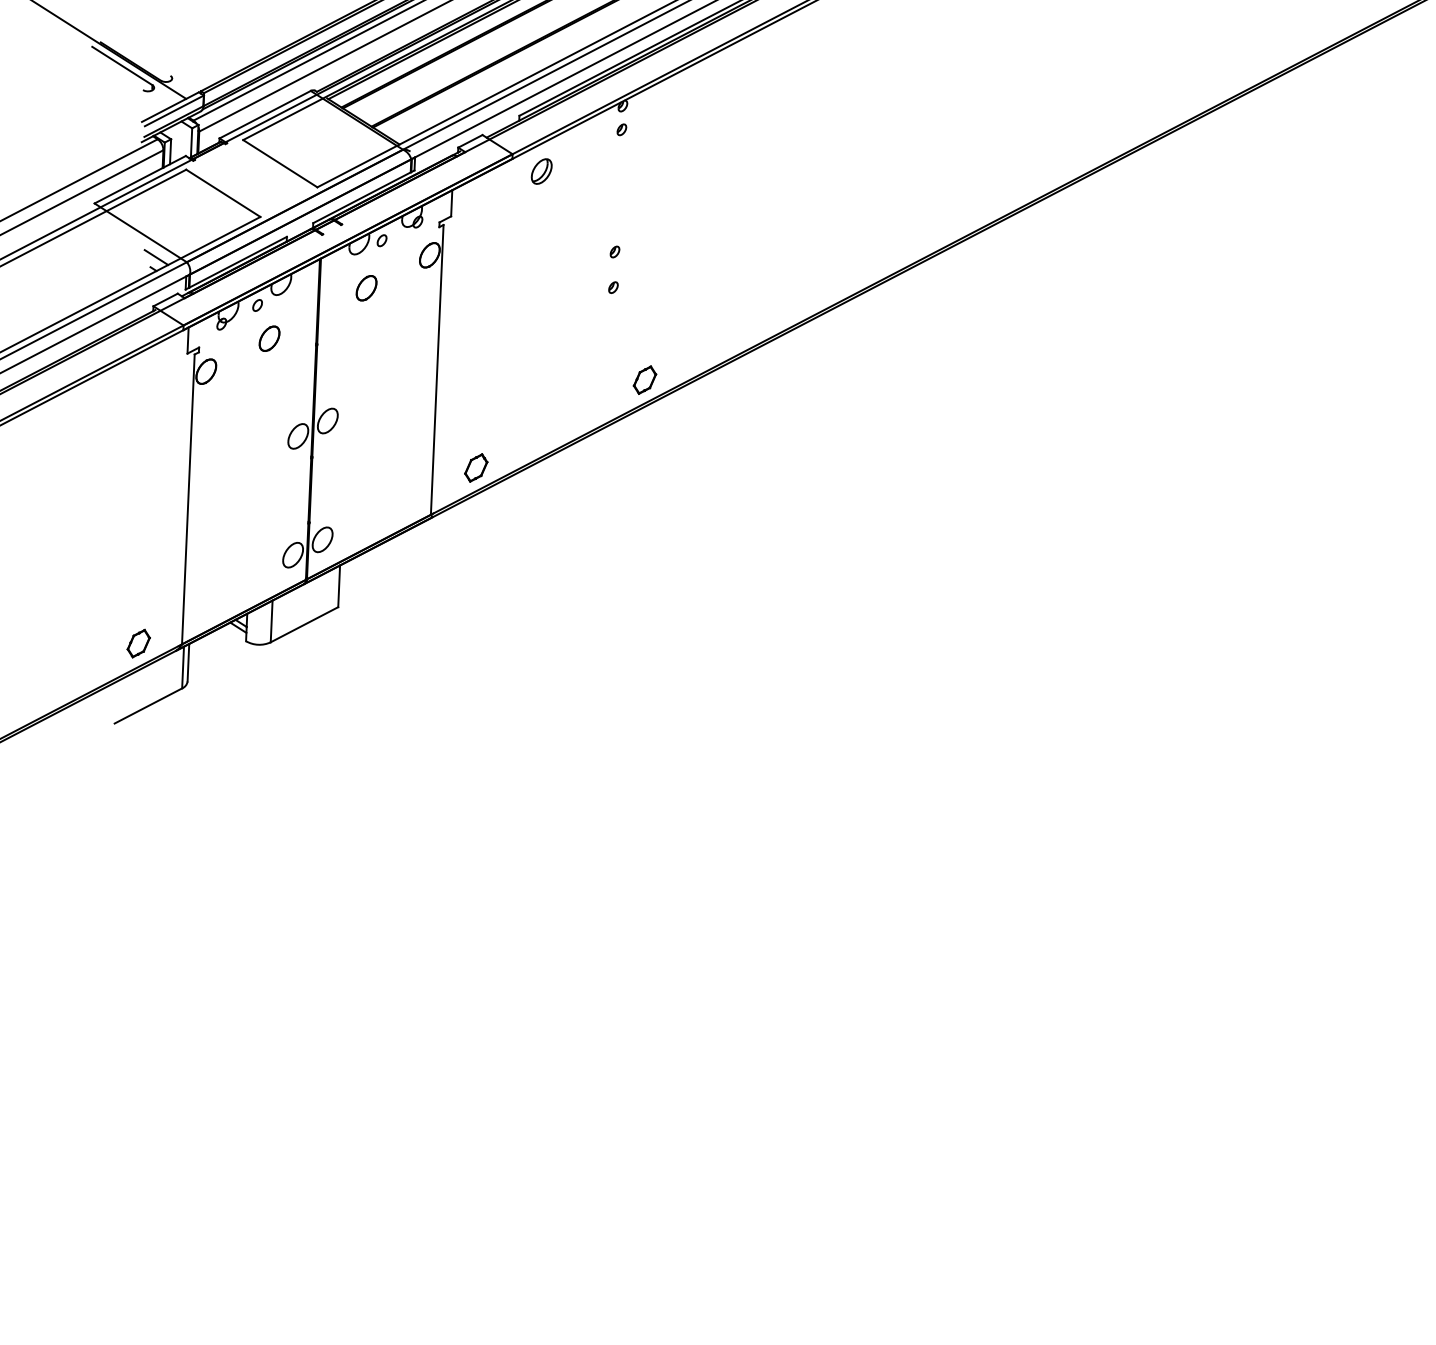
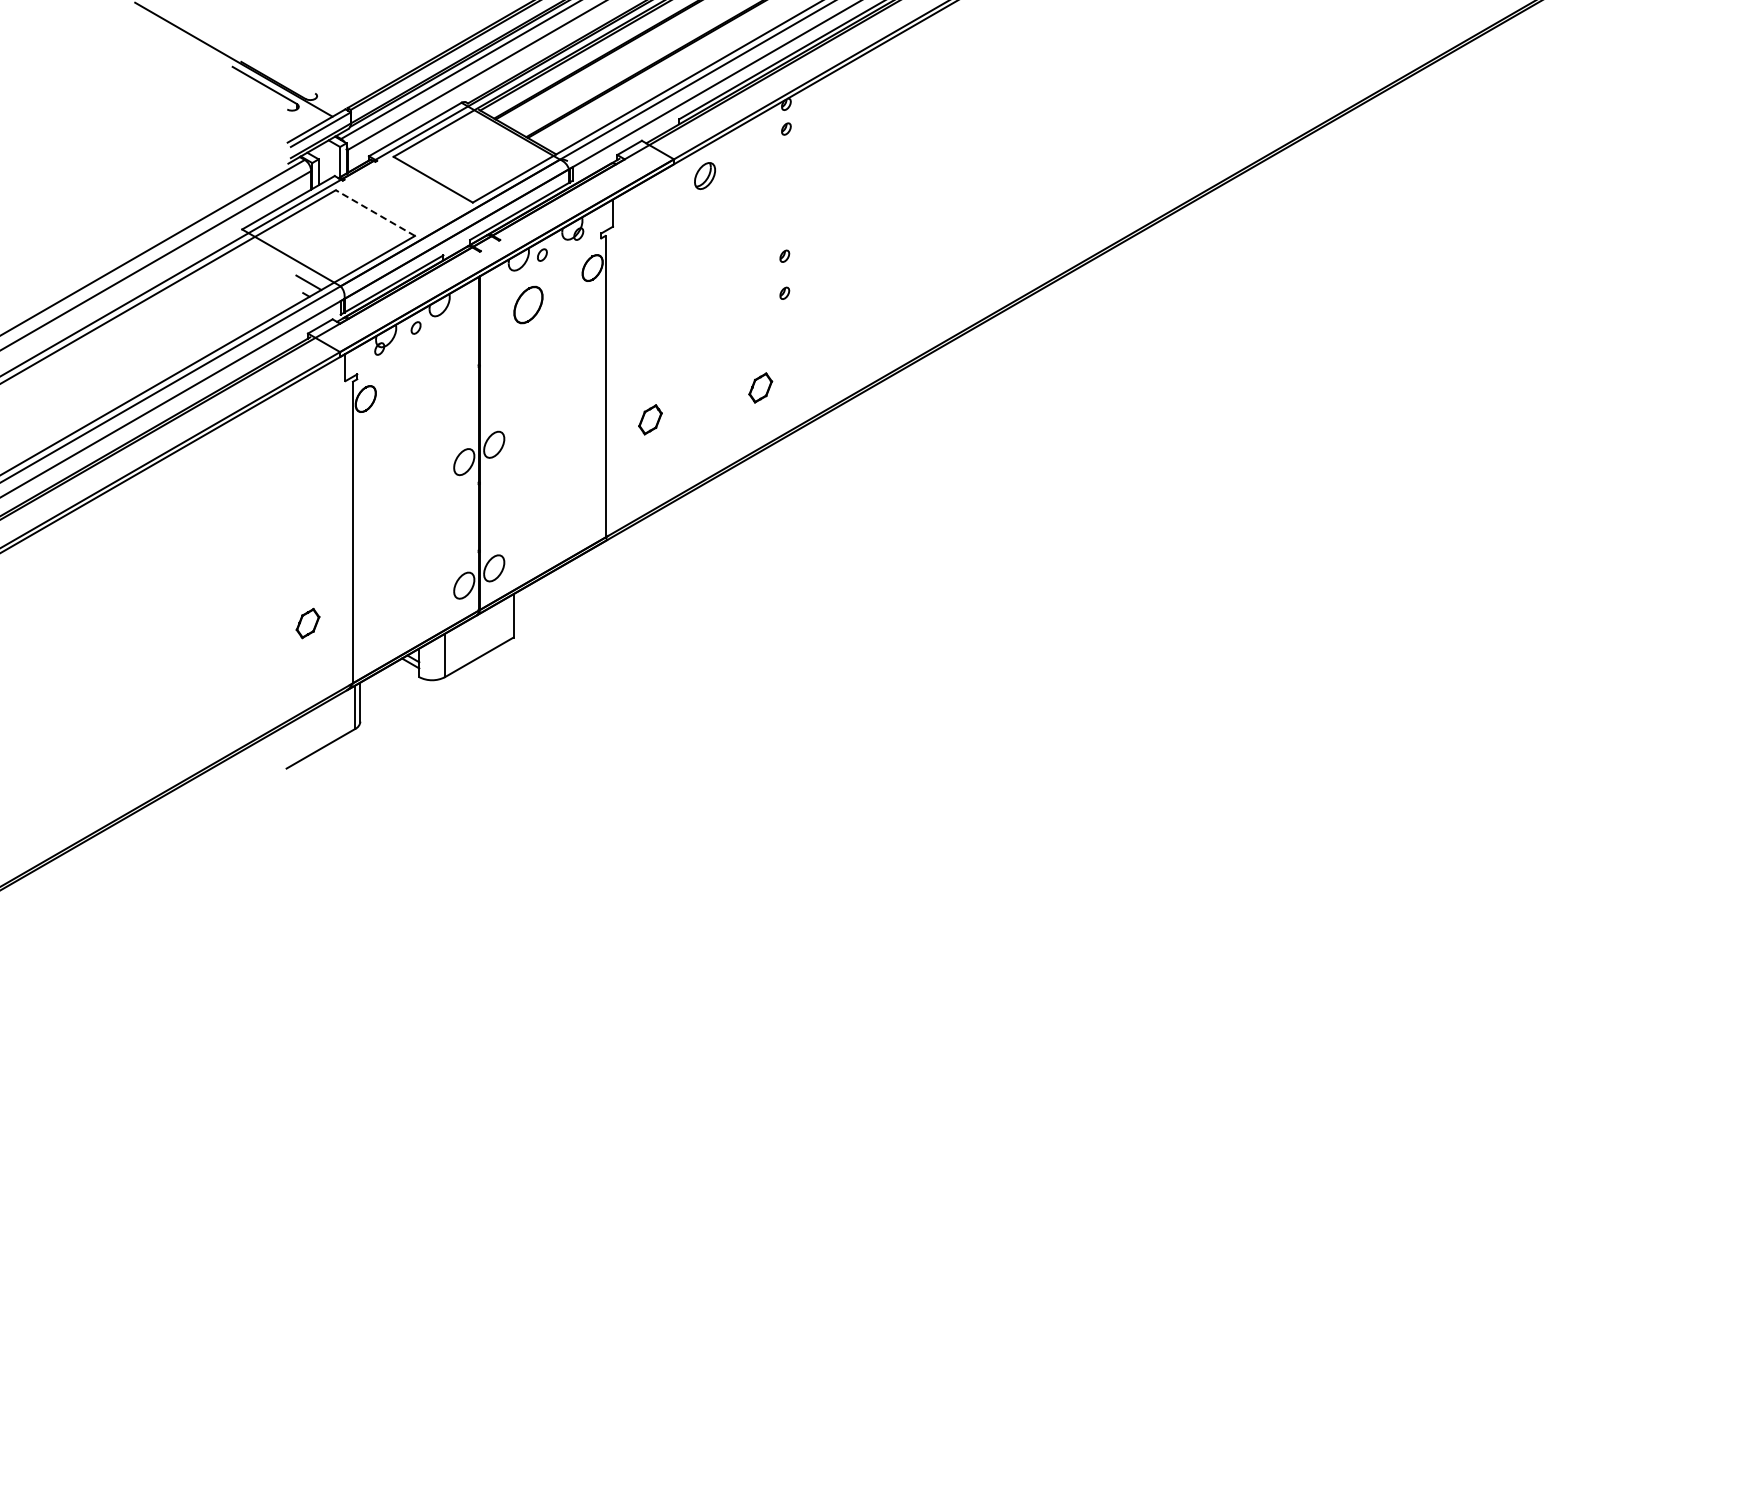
line: (223, 193) -> (375, 213), solid -> dashed
part: (366, 288) -> (528, 305), size x1.4
part: (269, 338) -> (429, 361), removed
part: (644, 379) -> (760, 387), moved
part: (476, 467) -> (650, 419), moved
part: (138, 643) -> (307, 623), moved

